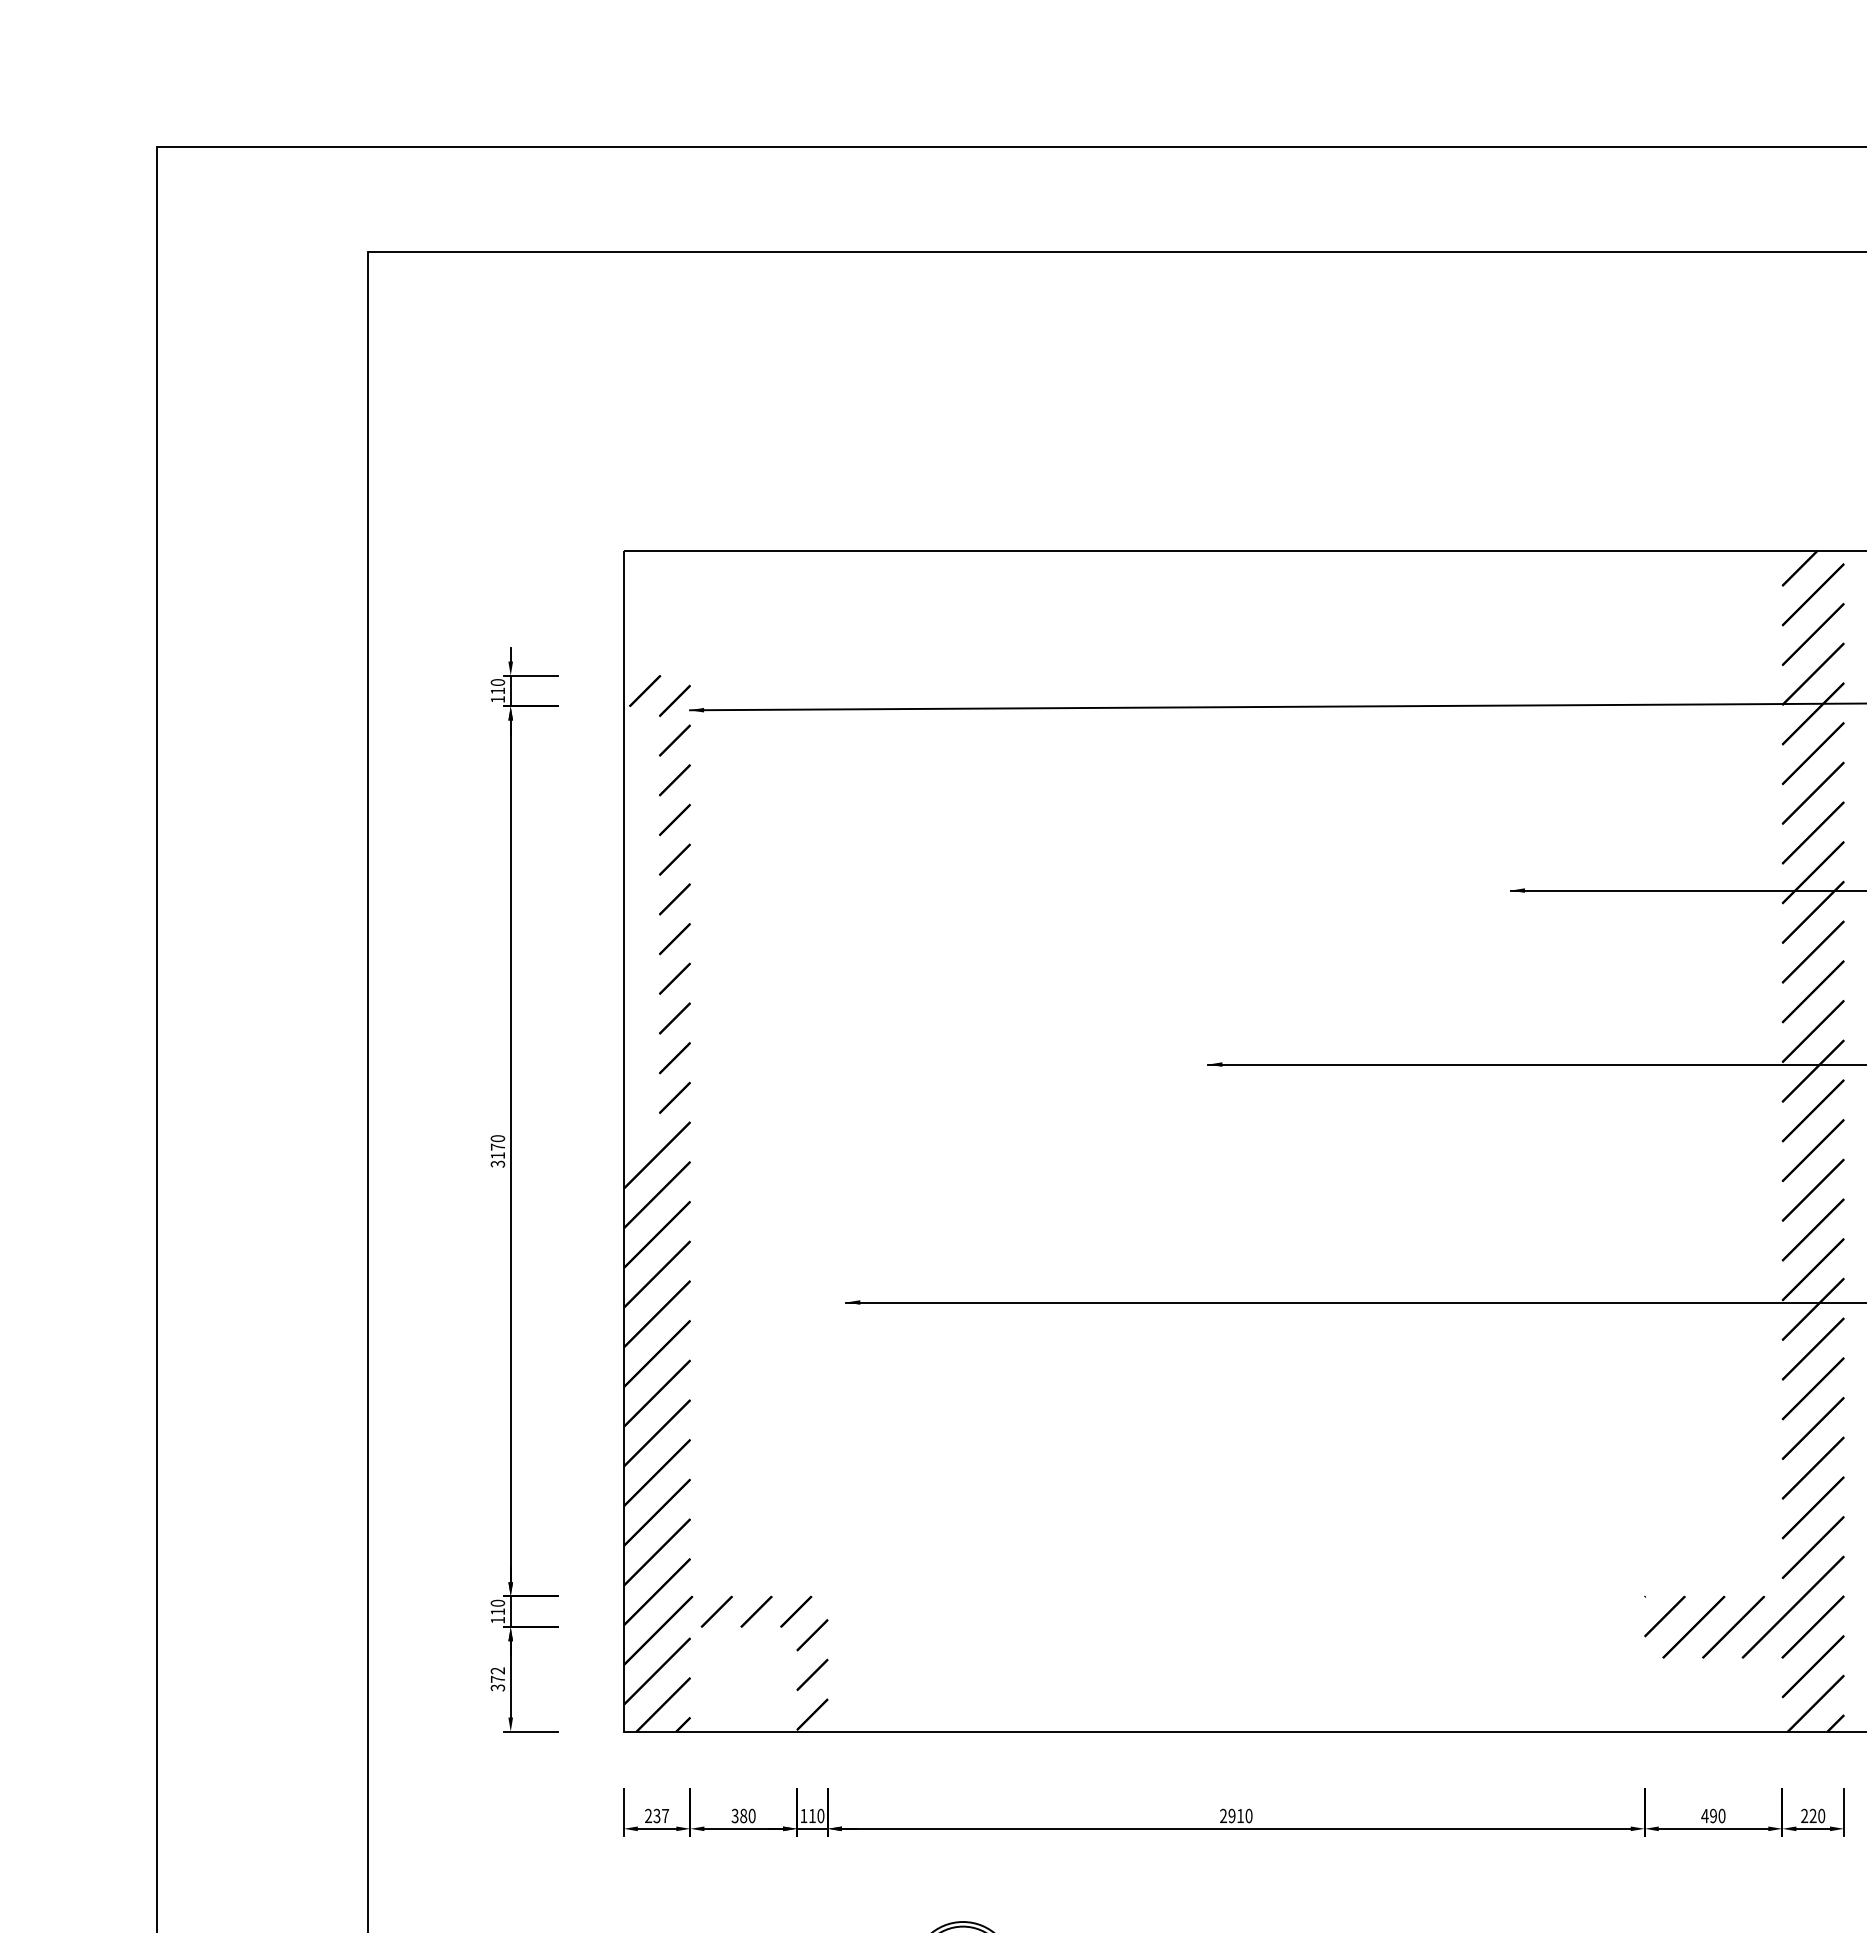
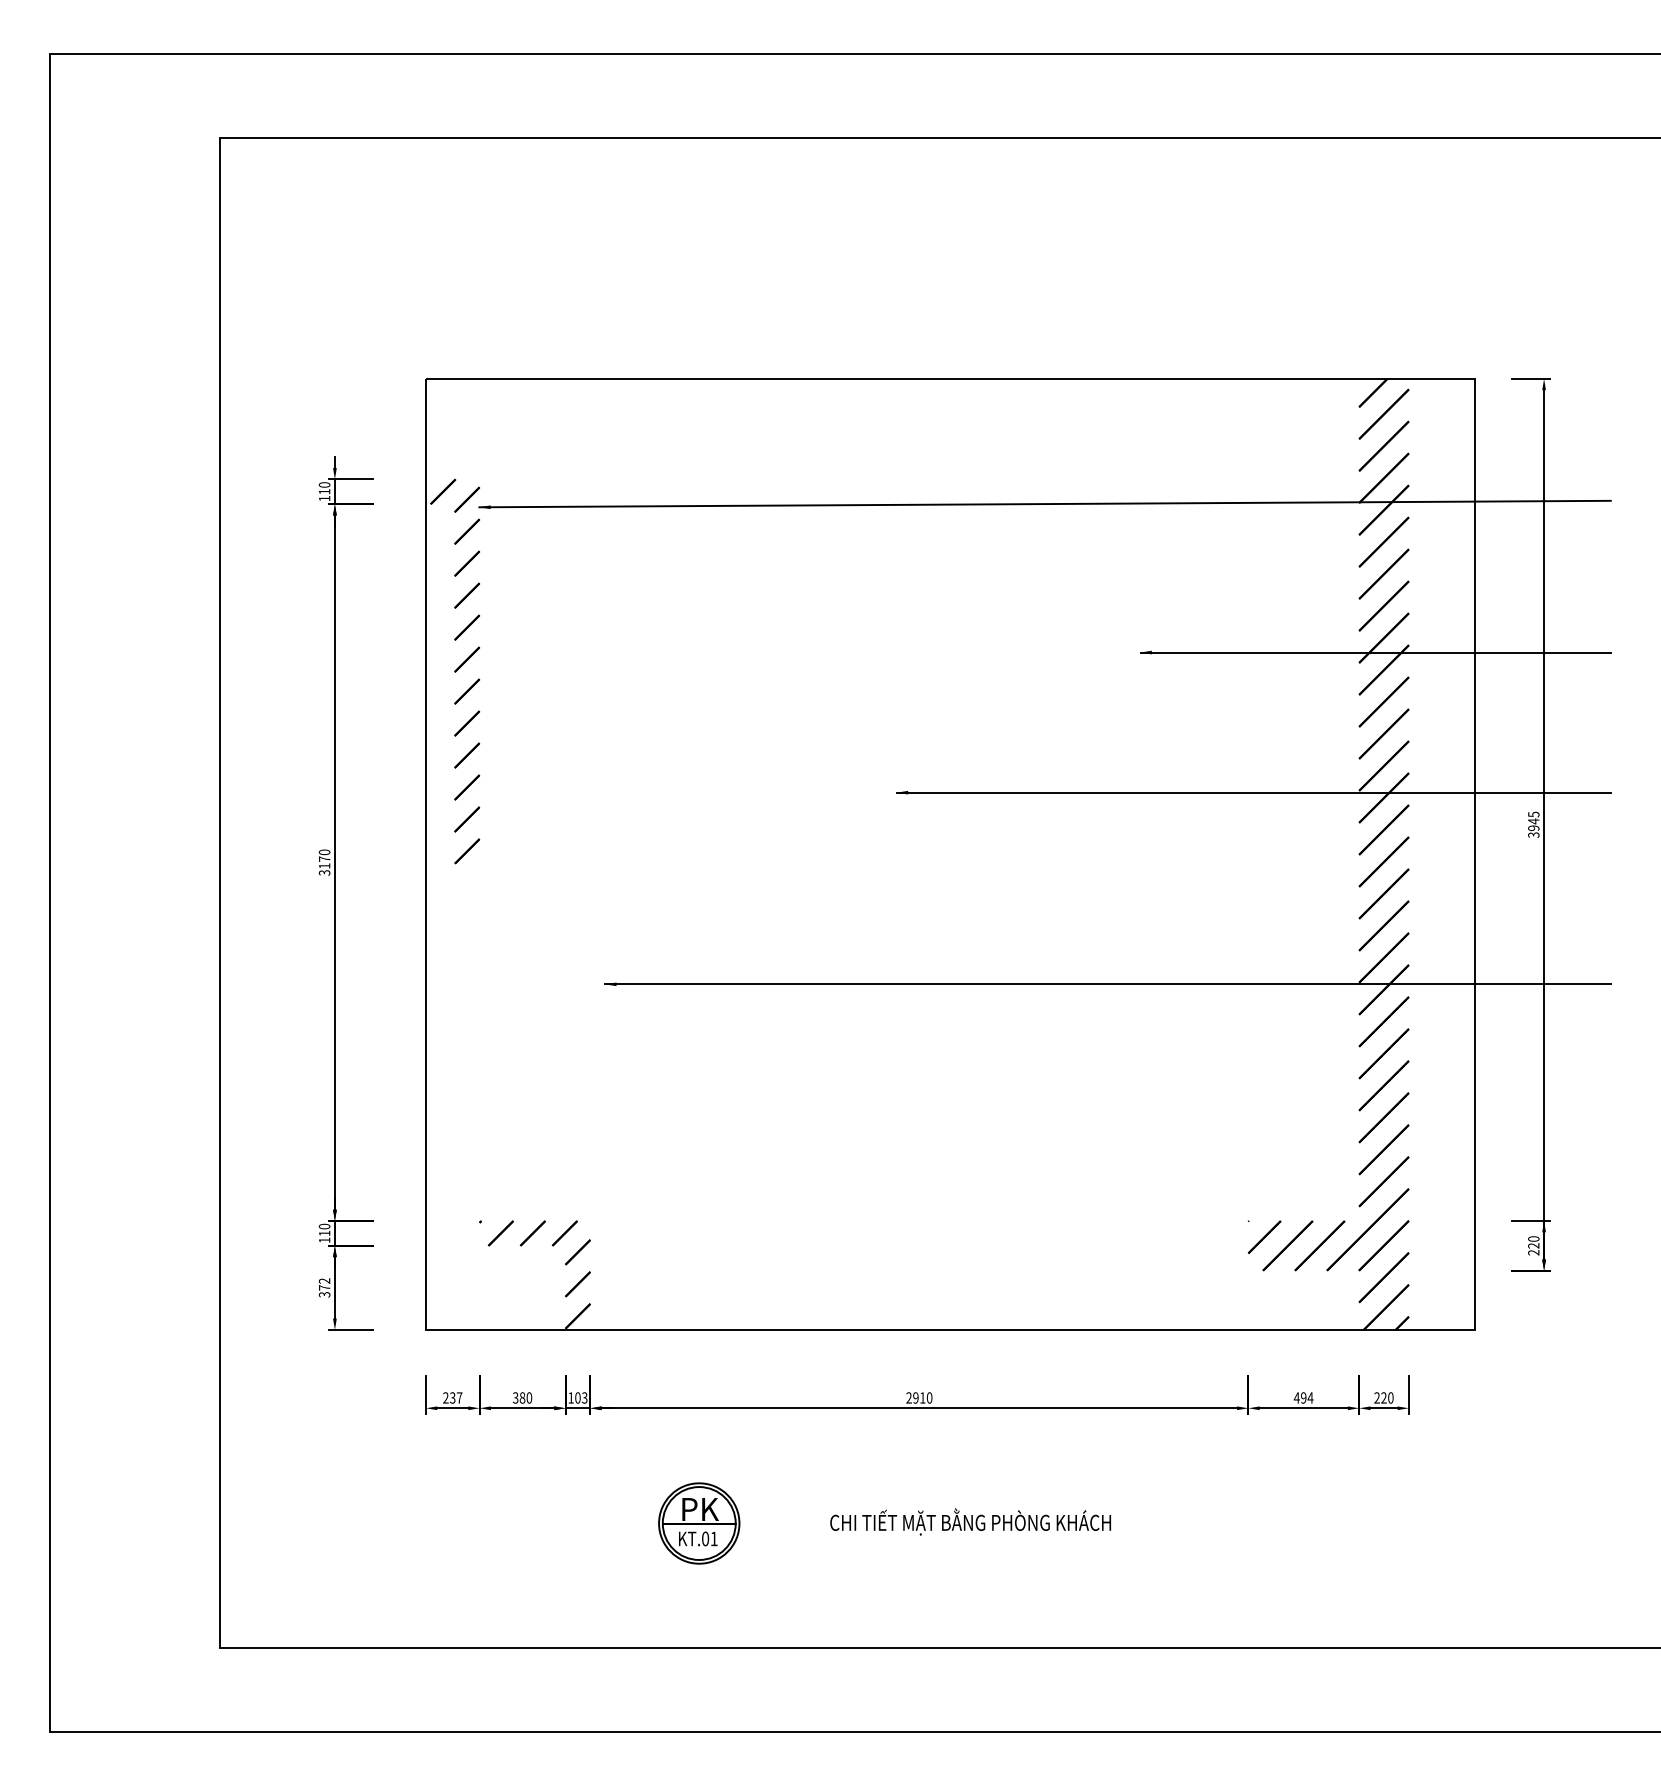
hatch: (656, 1441) -> (452, 1096), removed
text: (816, 1815) -> (581, 1397), 110 -> 103
text: (1721, 1815) -> (1310, 1397), 490 -> 494

